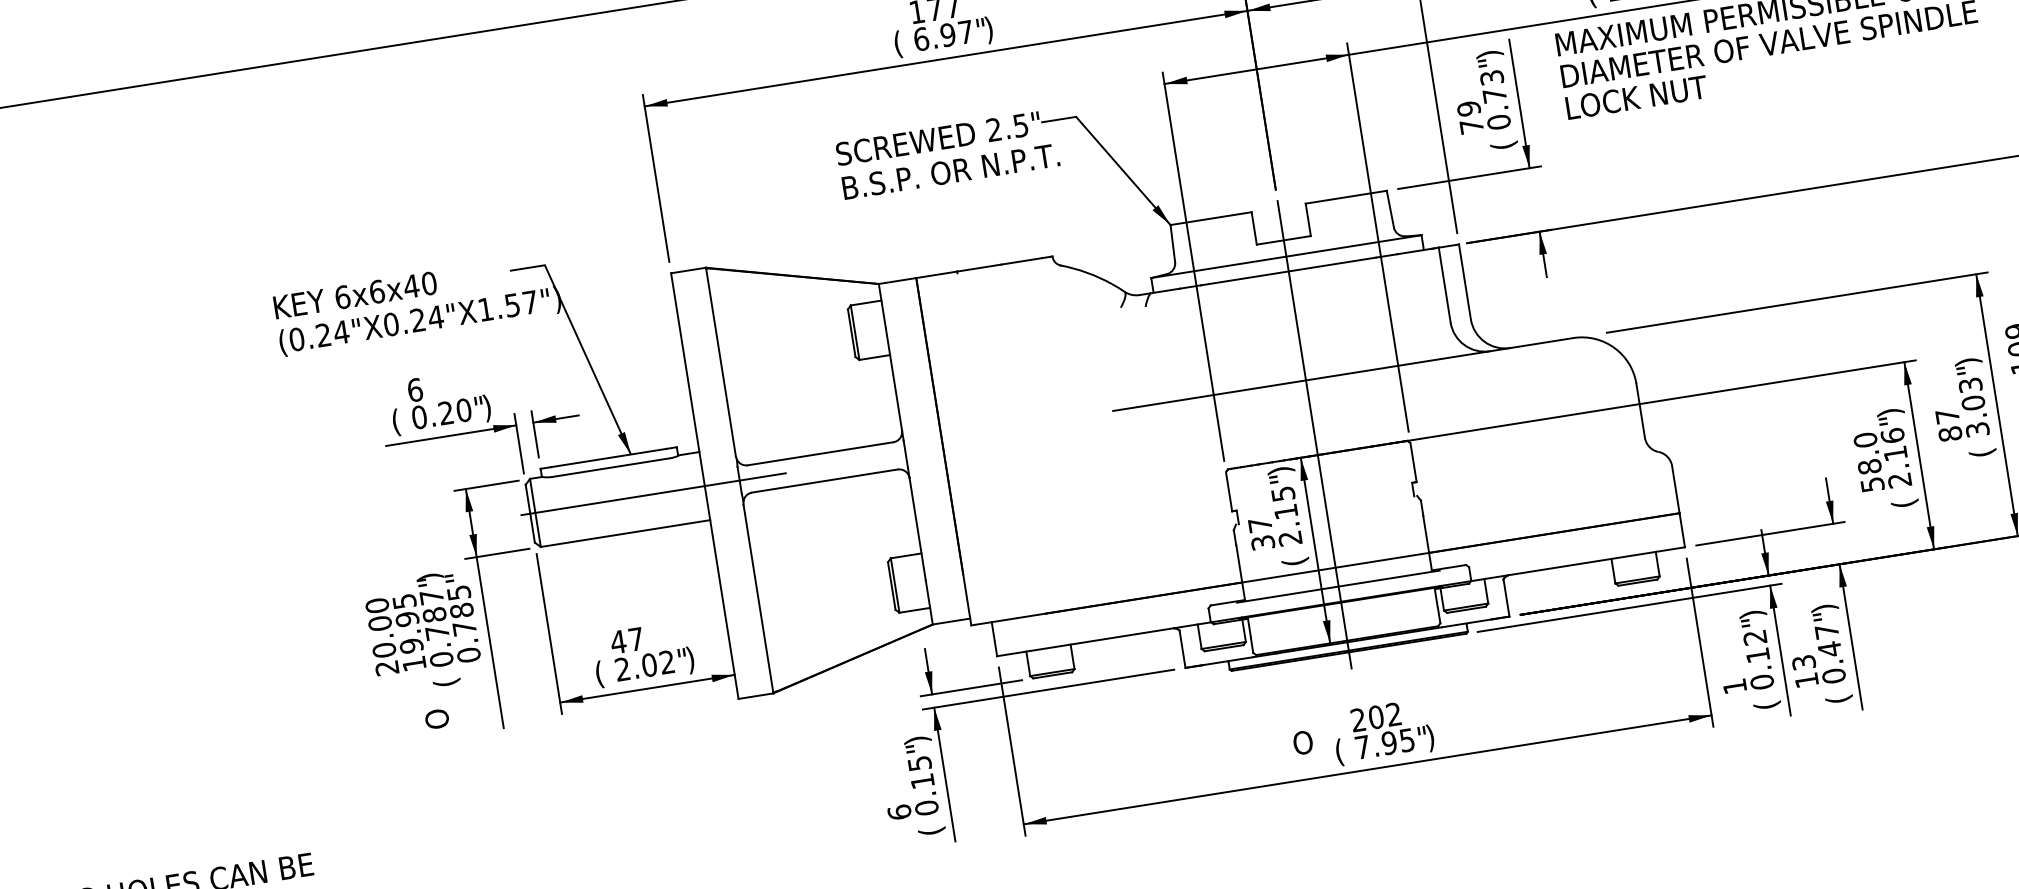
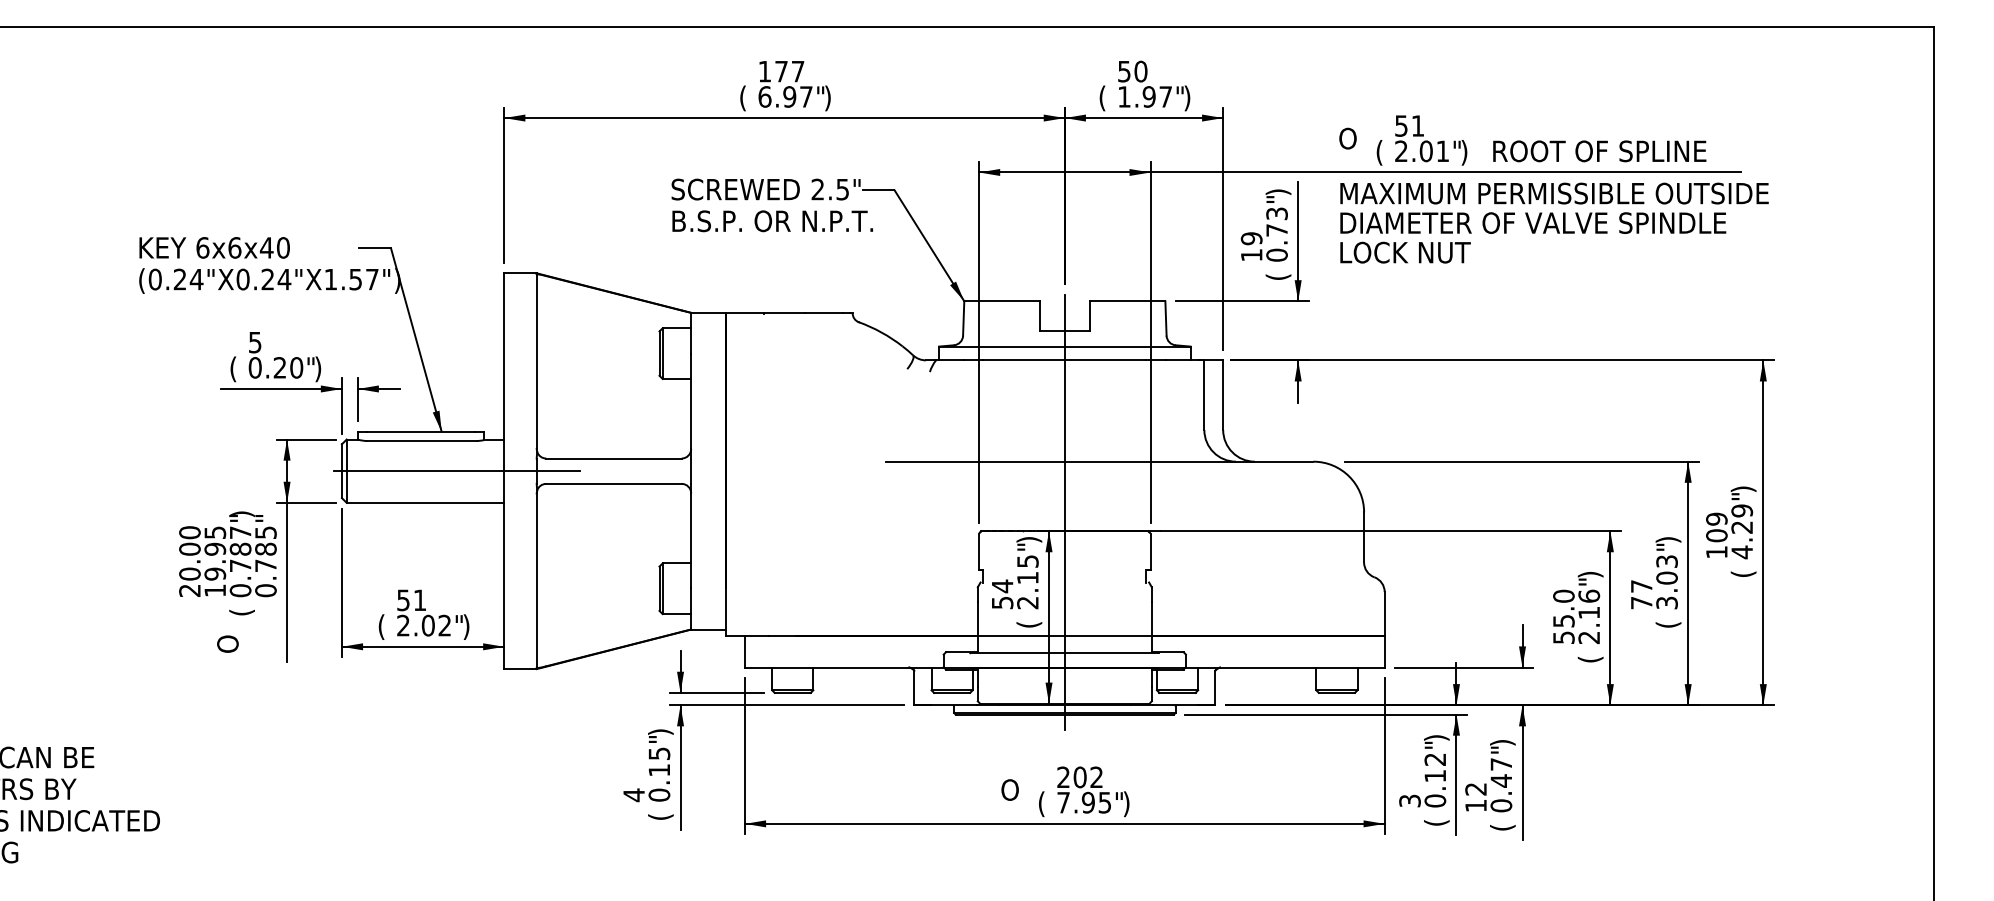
text: (1471, 126) -> (1251, 255), 79 -> 19
text: (414, 390) -> (254, 342), 6 -> 5
text: (1950, 433) -> (1641, 602), 87 -> 77
text: (1869, 466) -> (1563, 620), 58.0 -> 55.0
text: (1261, 532) -> (1002, 593), 37 -> 54
text: (627, 640) -> (411, 600), 47 -> 51
text: (1803, 662) -> (1475, 789), 13 -> 12
text: (1734, 686) -> (1409, 800), 1 -> 3
text: (899, 812) -> (633, 795), 6 -> 4

